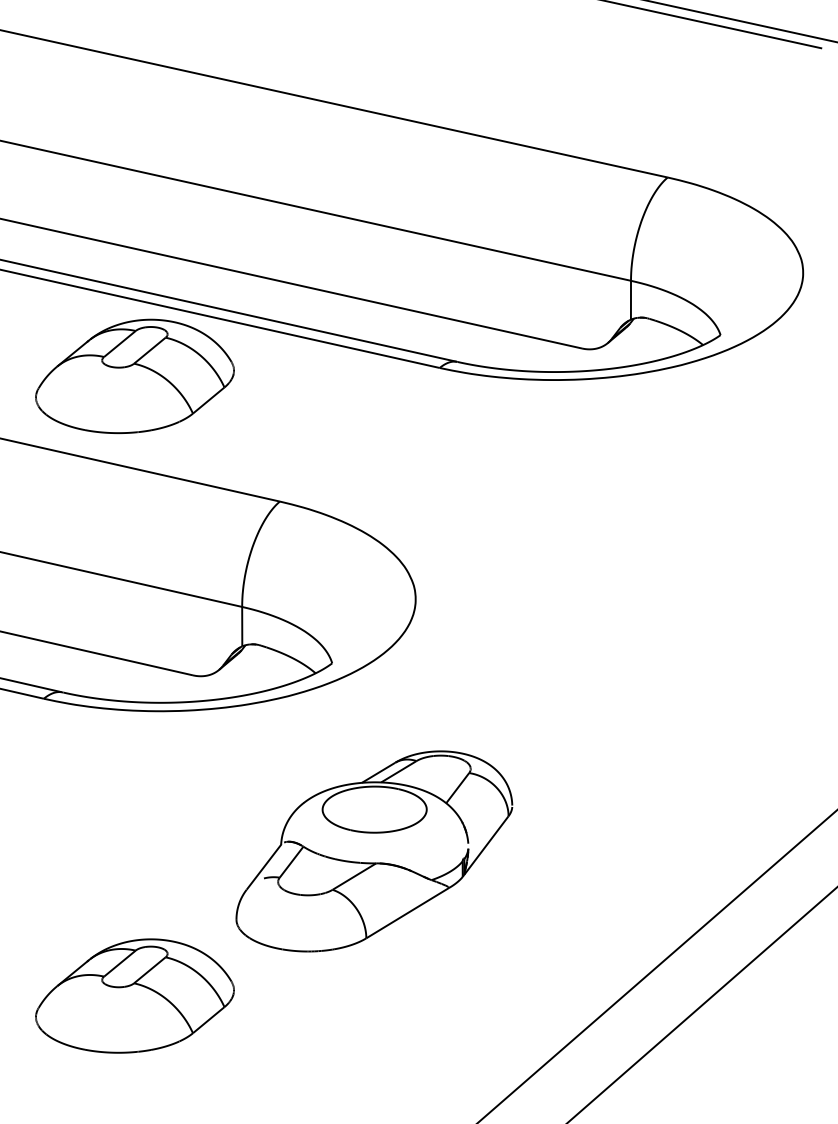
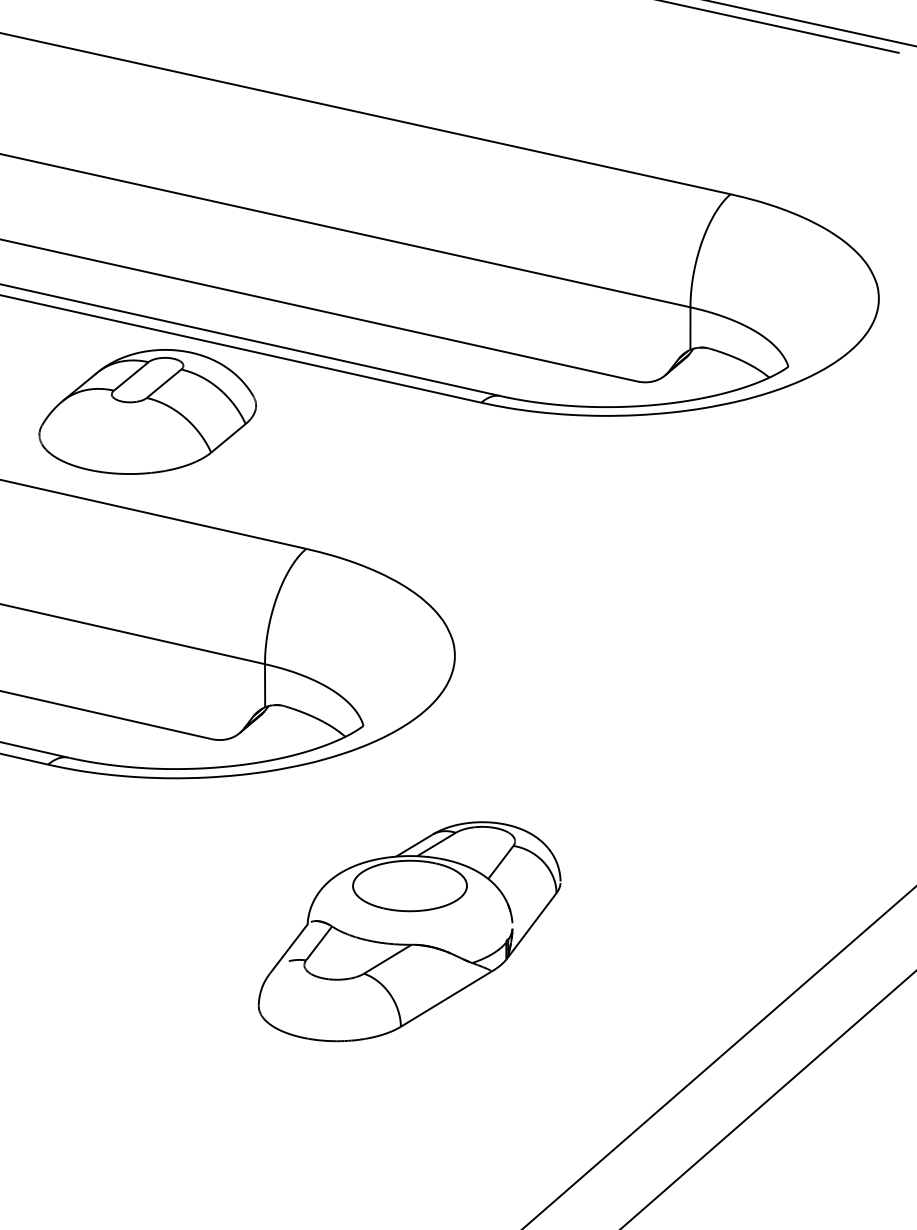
part: (134, 995) -> (147, 1089), removed

